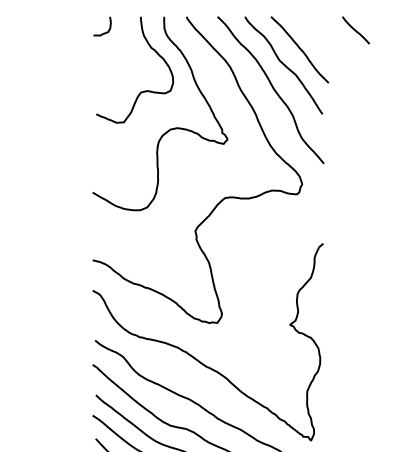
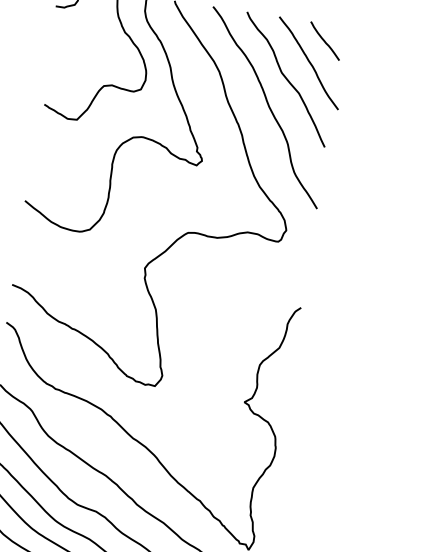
line: (355, 30) -> (324, 41), moved

